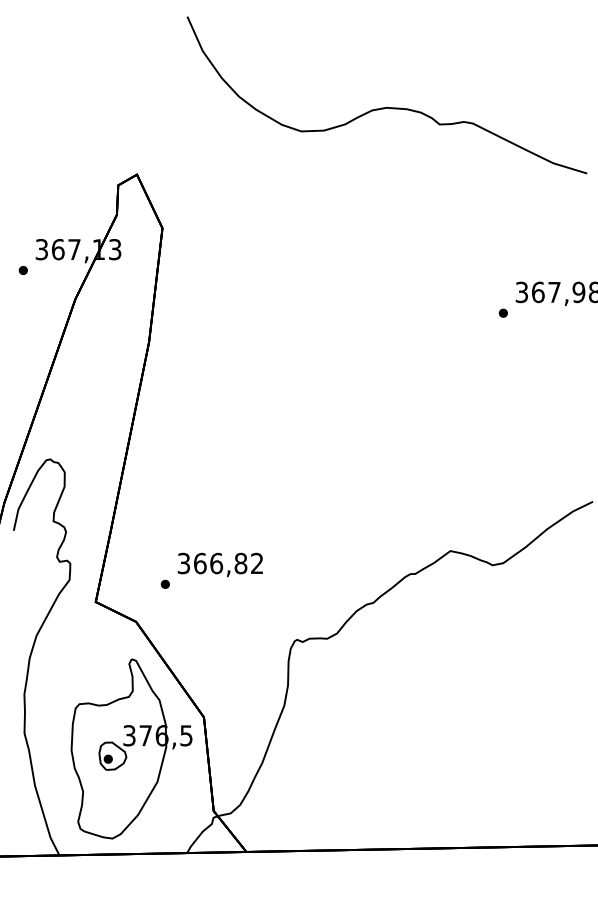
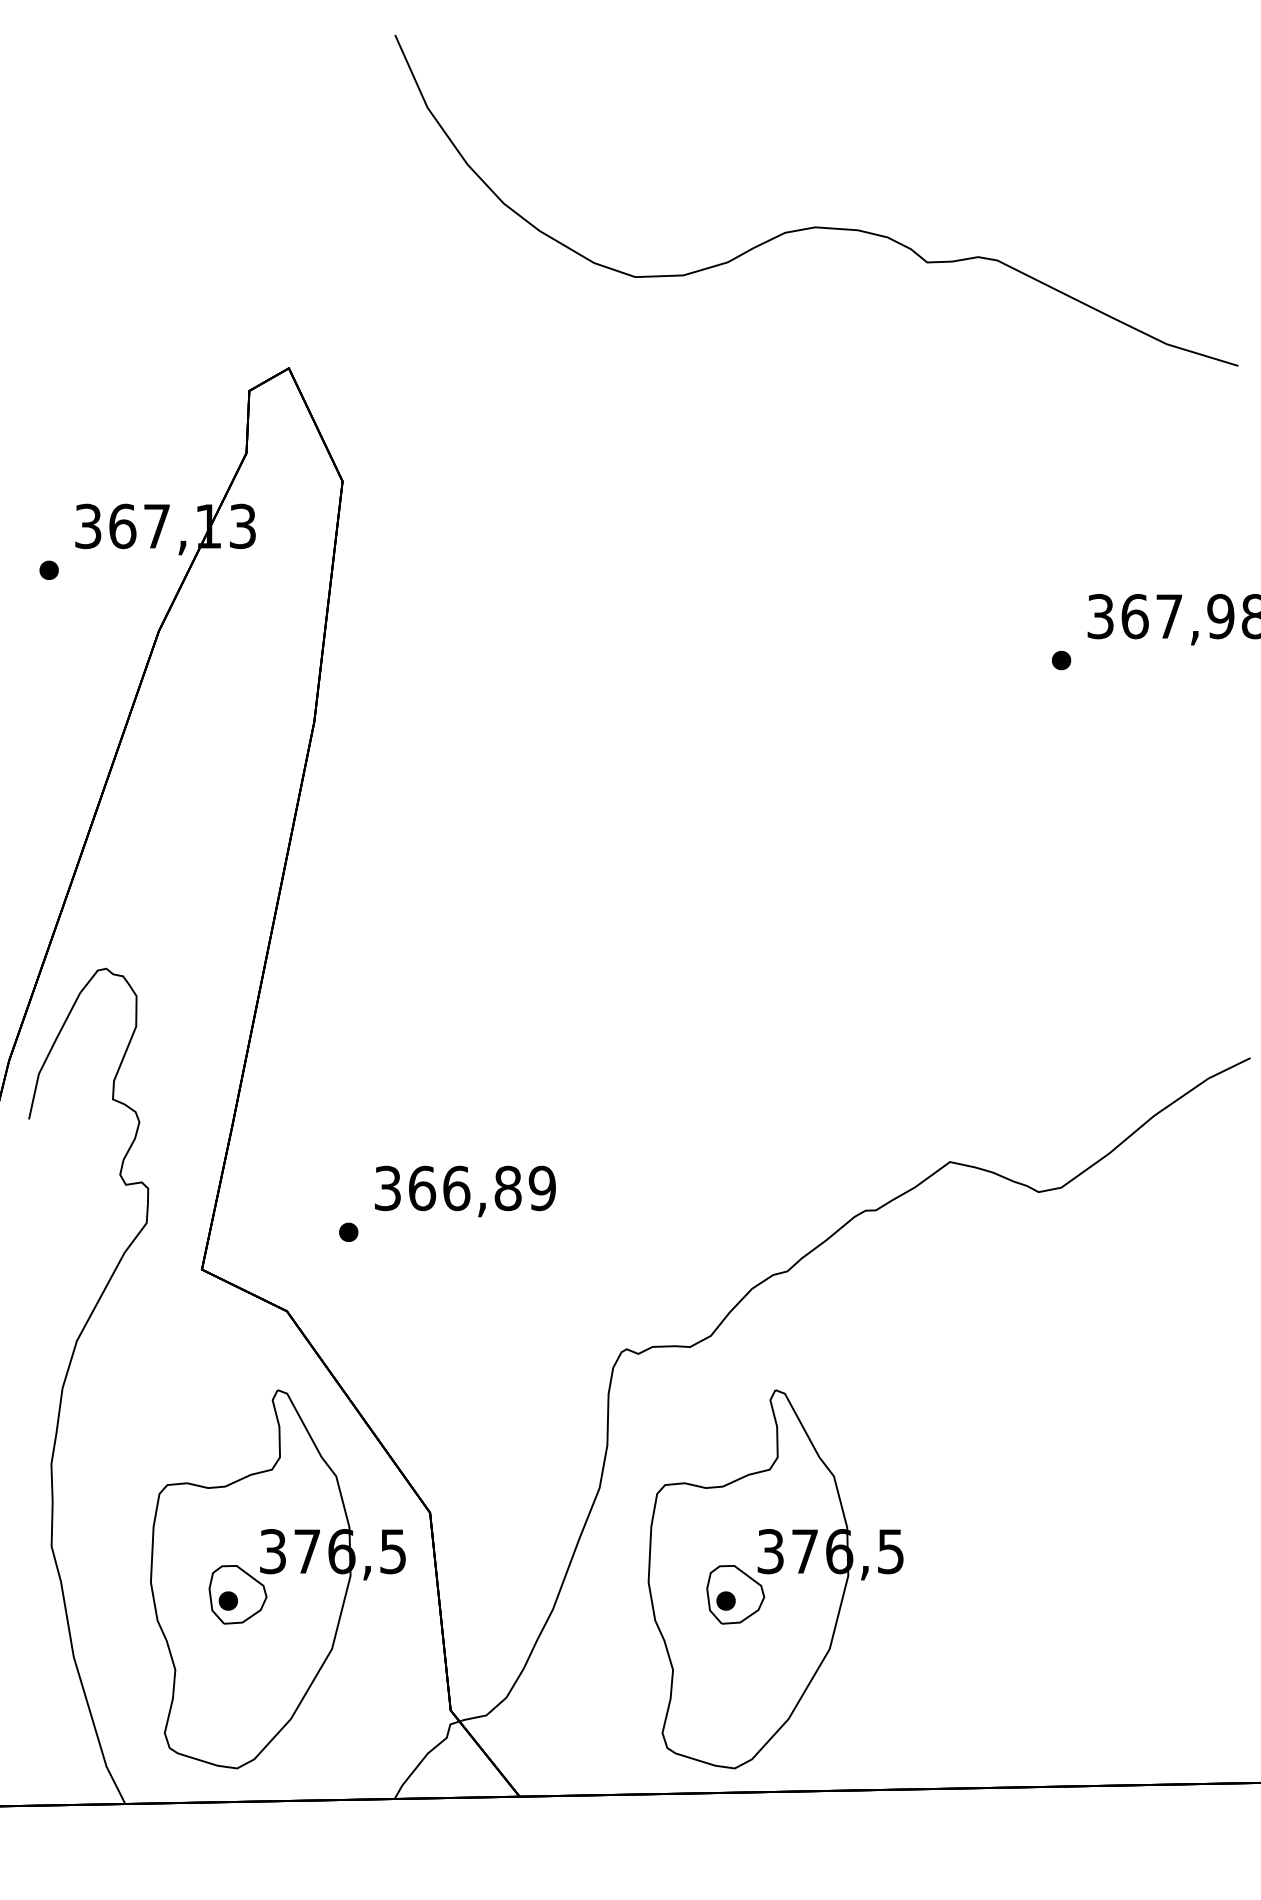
text: (256, 563) -> (540, 1188), 366,82 -> 366,89
part: (367, 748) -> (774, 1578), added

